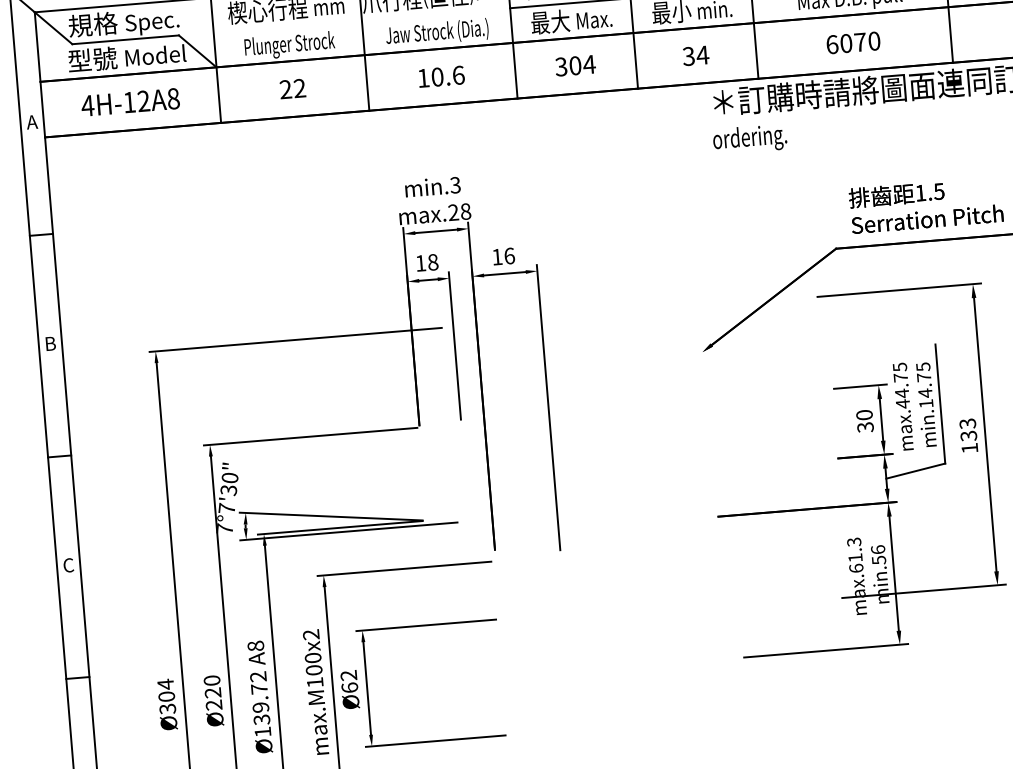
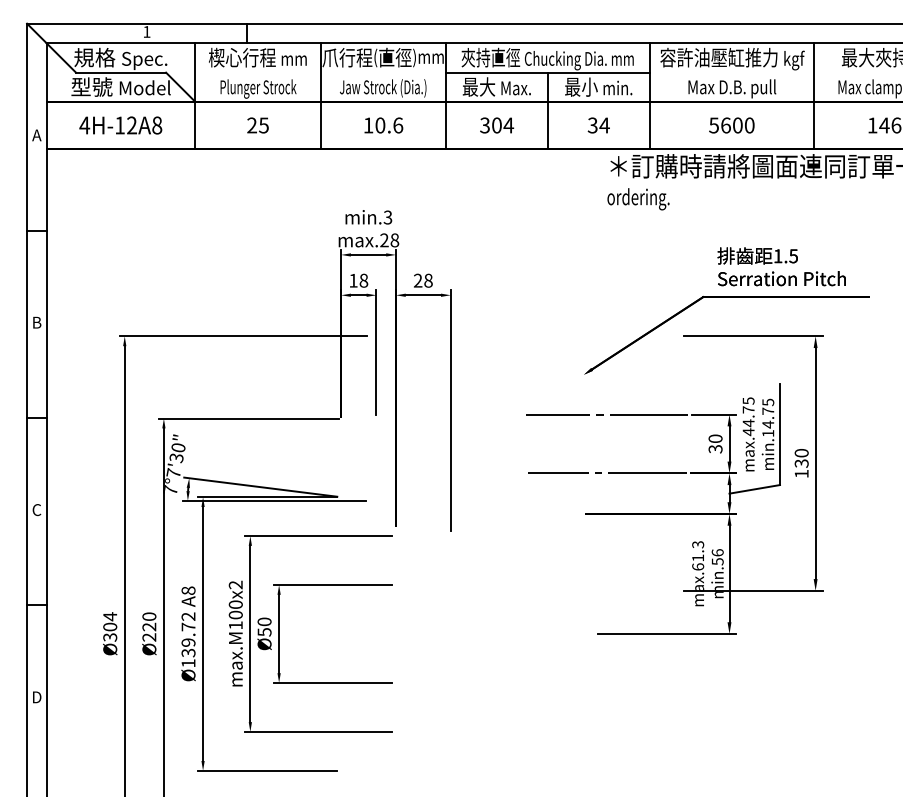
text: (845, 43) -> (725, 125), 6070 -> 5600
text: (299, 88) -> (263, 125), 22 -> 25
text: (502, 256) -> (422, 280), 16 -> 28
line: (733, 396) -> (606, 414), added
text: (967, 424) -> (801, 453), 133 -> 130
line: (738, 466) -> (606, 473), added
text: (349, 681) -> (264, 626), Ø62 -> Ø50

